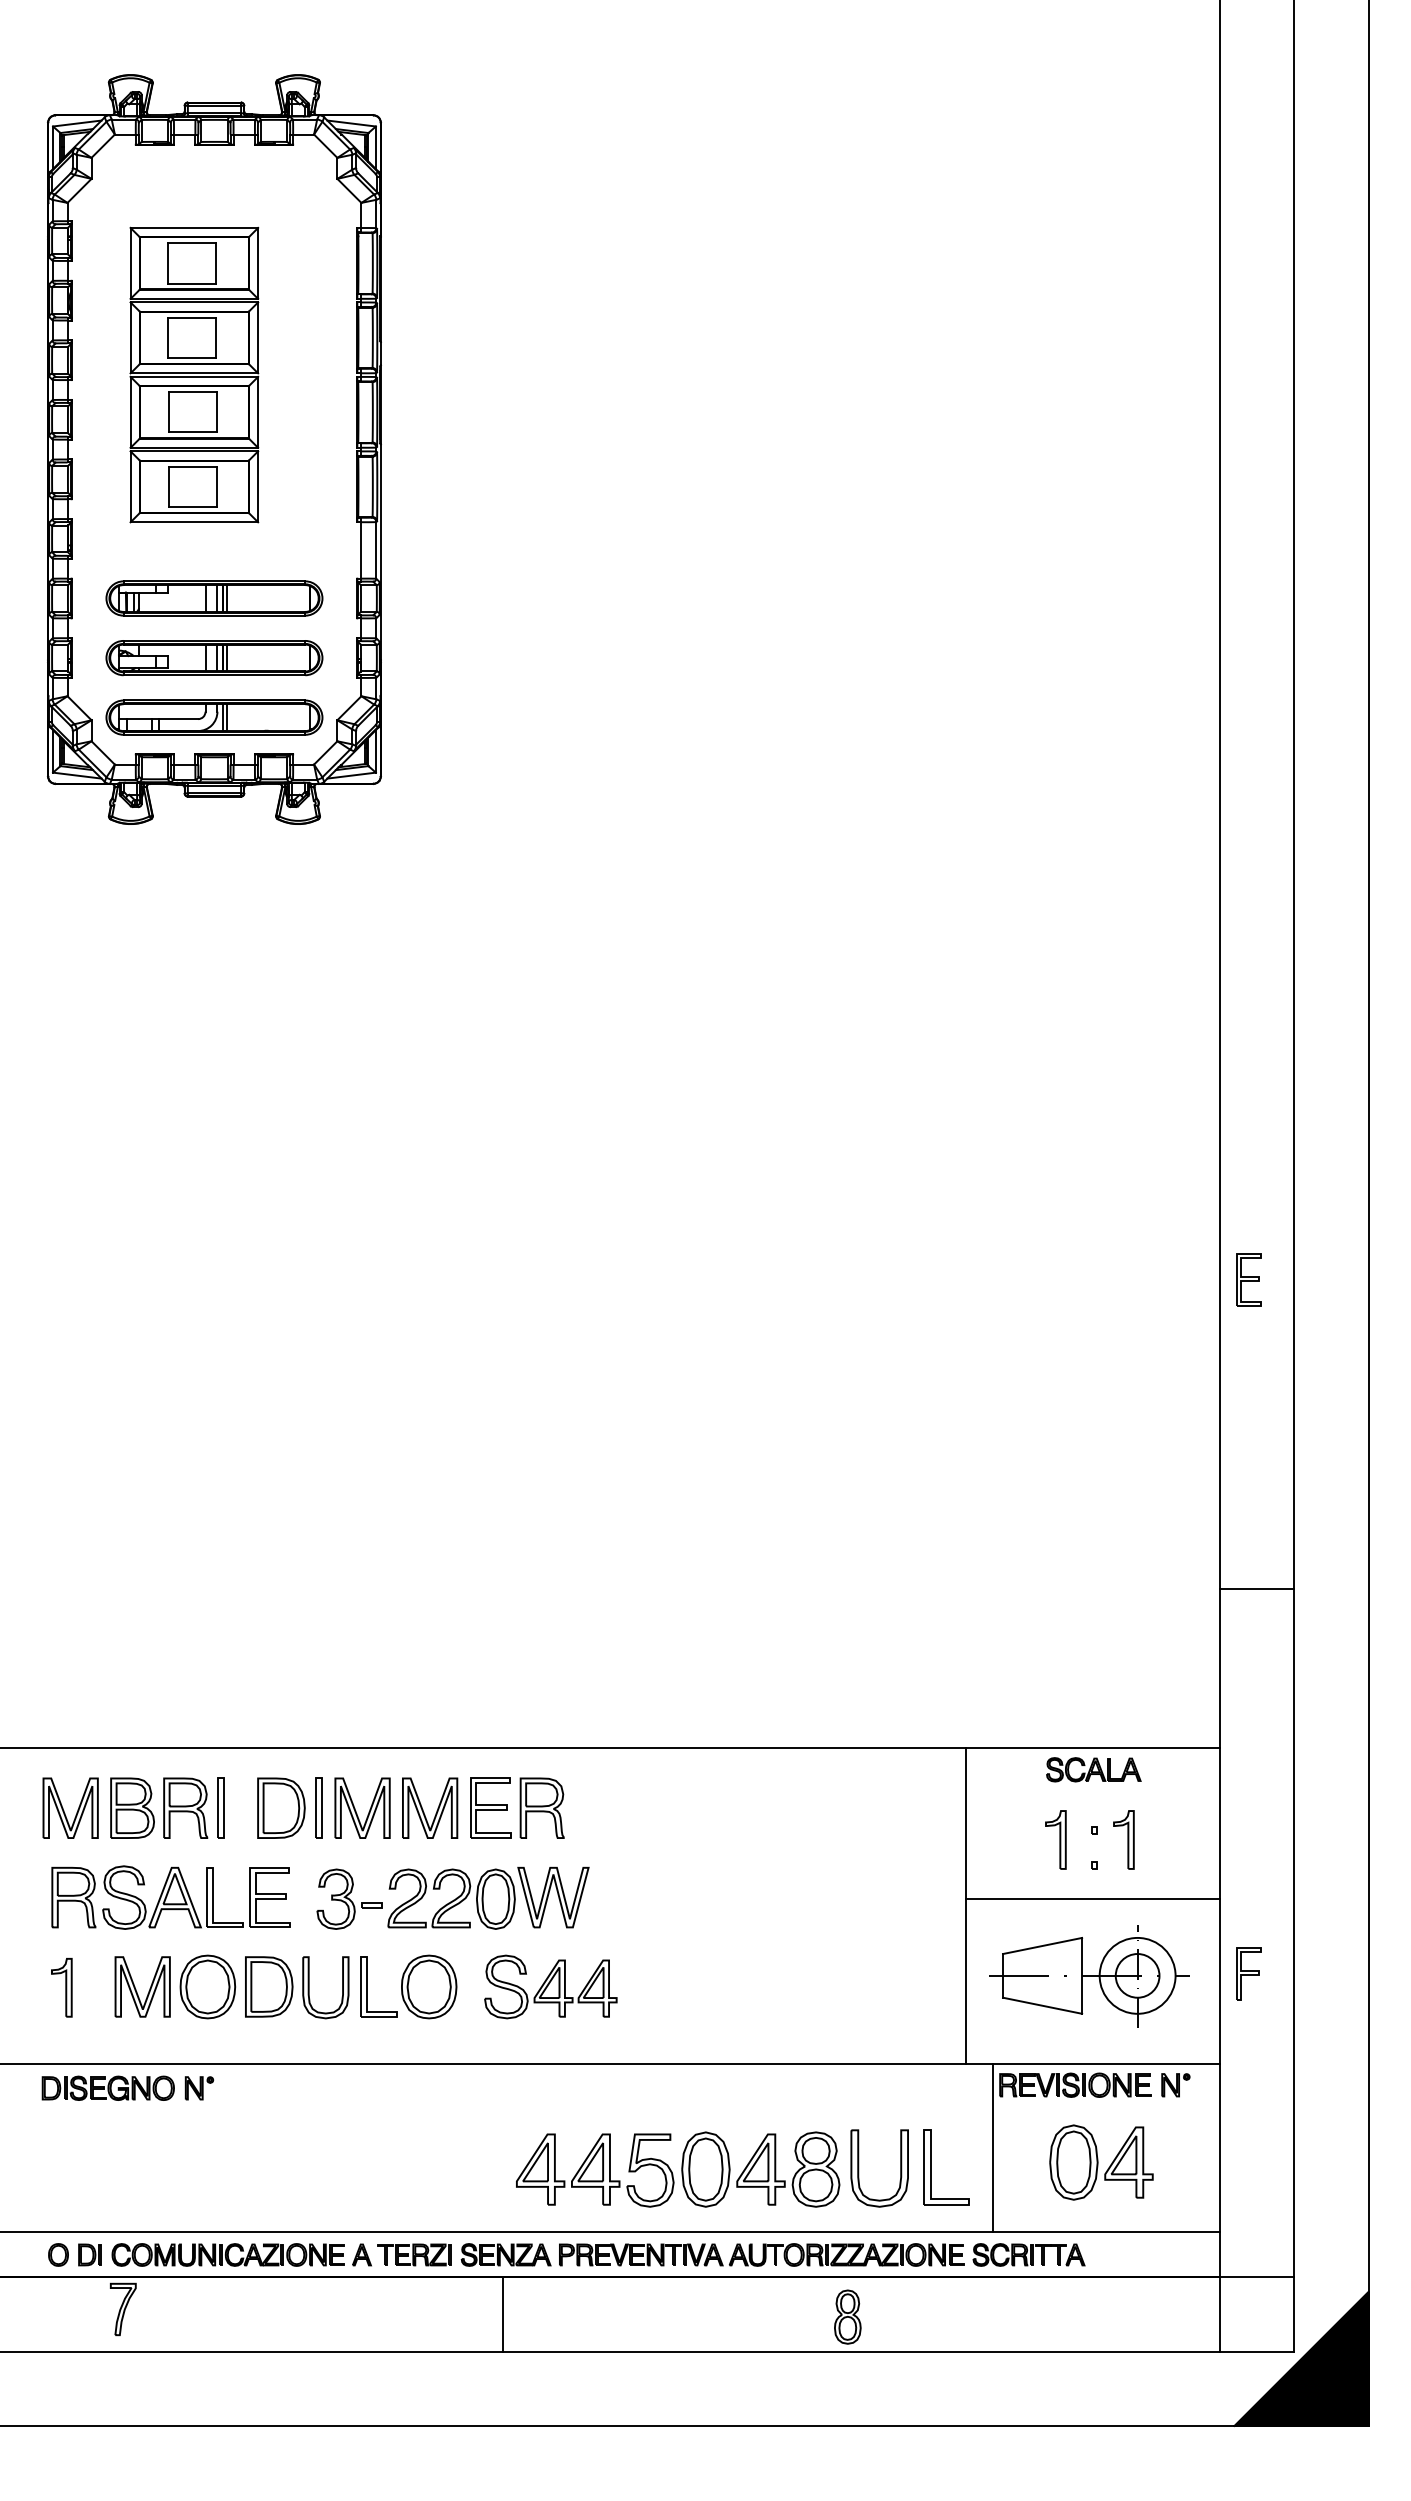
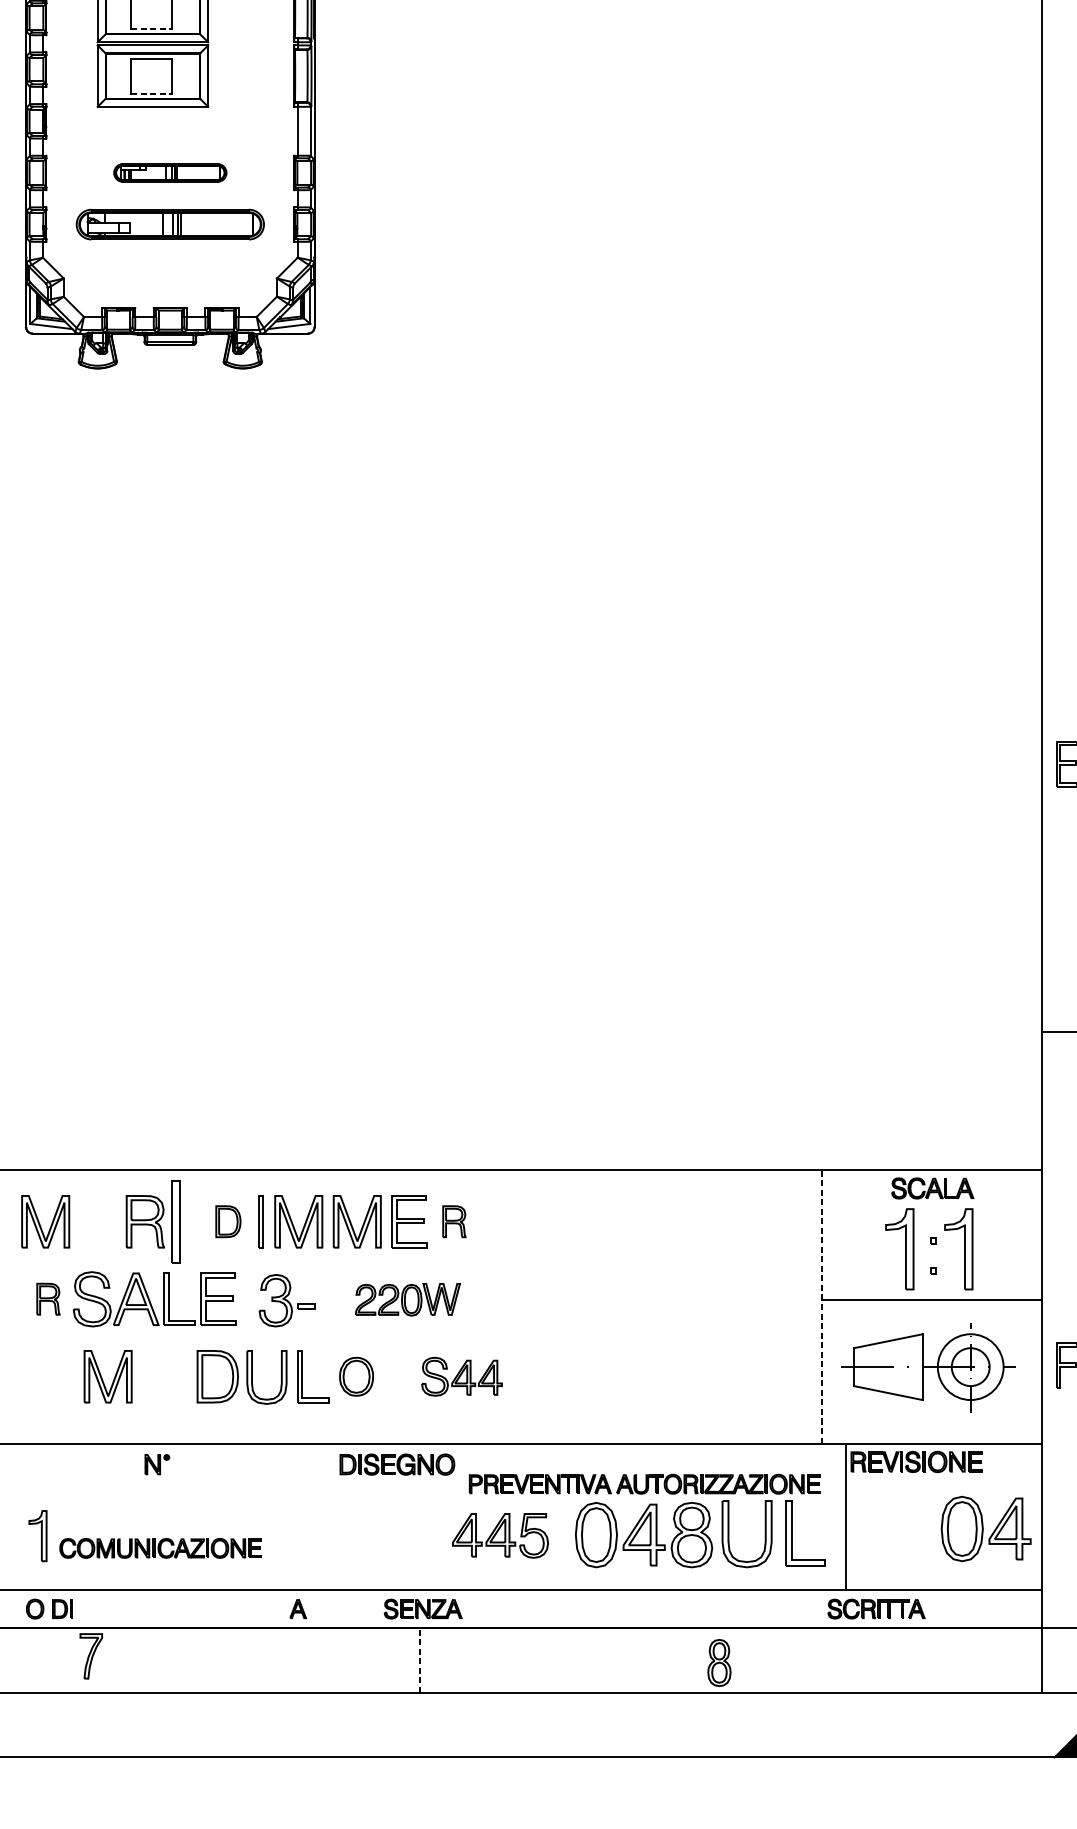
line: (193, 432) -> (152, 29), solid -> dashed
line: (193, 506) -> (152, 93), solid -> dashed
part: (214, 598) -> (170, 172), size x0.6
part: (214, 717) -> (170, 276), removed
part: (132, 1807) -> (99, 1221), removed
part: (220, 1807) -> (175, 1221), size x1.6
part: (281, 1807) -> (228, 1221), size x0.6
part: (541, 1807) -> (453, 1221), size x0.6
part: (1055, 1839) -> (899, 1248), size x1.6
part: (1123, 1839) -> (958, 1248), size x1.6
part: (73, 1897) -> (48, 1299), size x0.6
part: (488, 1897) -> (407, 1299), size x0.6
line: (966, 1906) -> (822, 1306), solid -> dashed
part: (207, 1986) -> (164, 1376), removed
part: (429, 1986) -> (356, 1376), size x0.7
part: (550, 1986) -> (461, 1376), size x0.7
part: (61, 1987) -> (37, 1535), moved
part: (1175, 2085) -> (1003, 1462), removed
part: (107, 2087) -> (396, 1463), moved
part: (1101, 2162) -> (986, 1528), moved
part: (595, 2170) -> (500, 1535), size x0.7
part: (227, 2254) -> (159, 1548), moved
part: (414, 2254) -> (343, 1608), removed
part: (761, 2254) -> (644, 1483), moved
line: (502, 2313) -> (420, 1659), solid -> dashed

